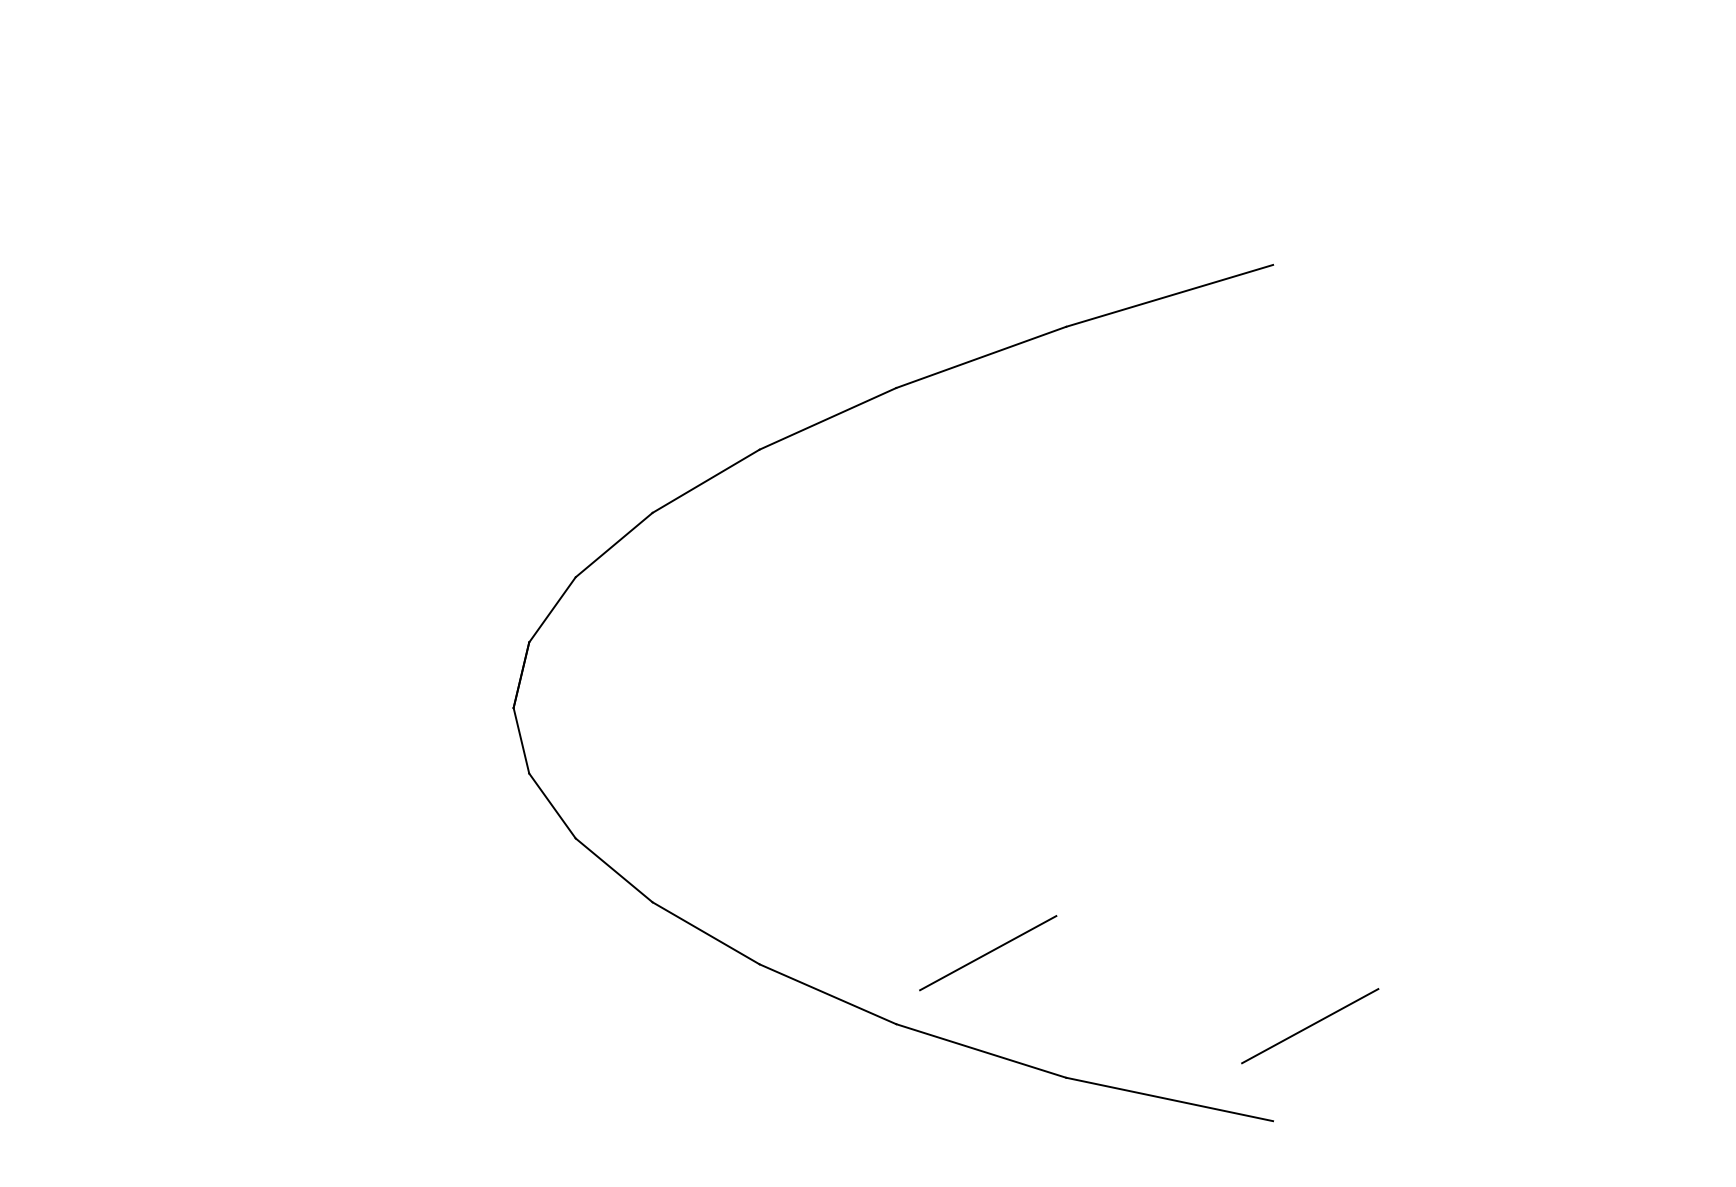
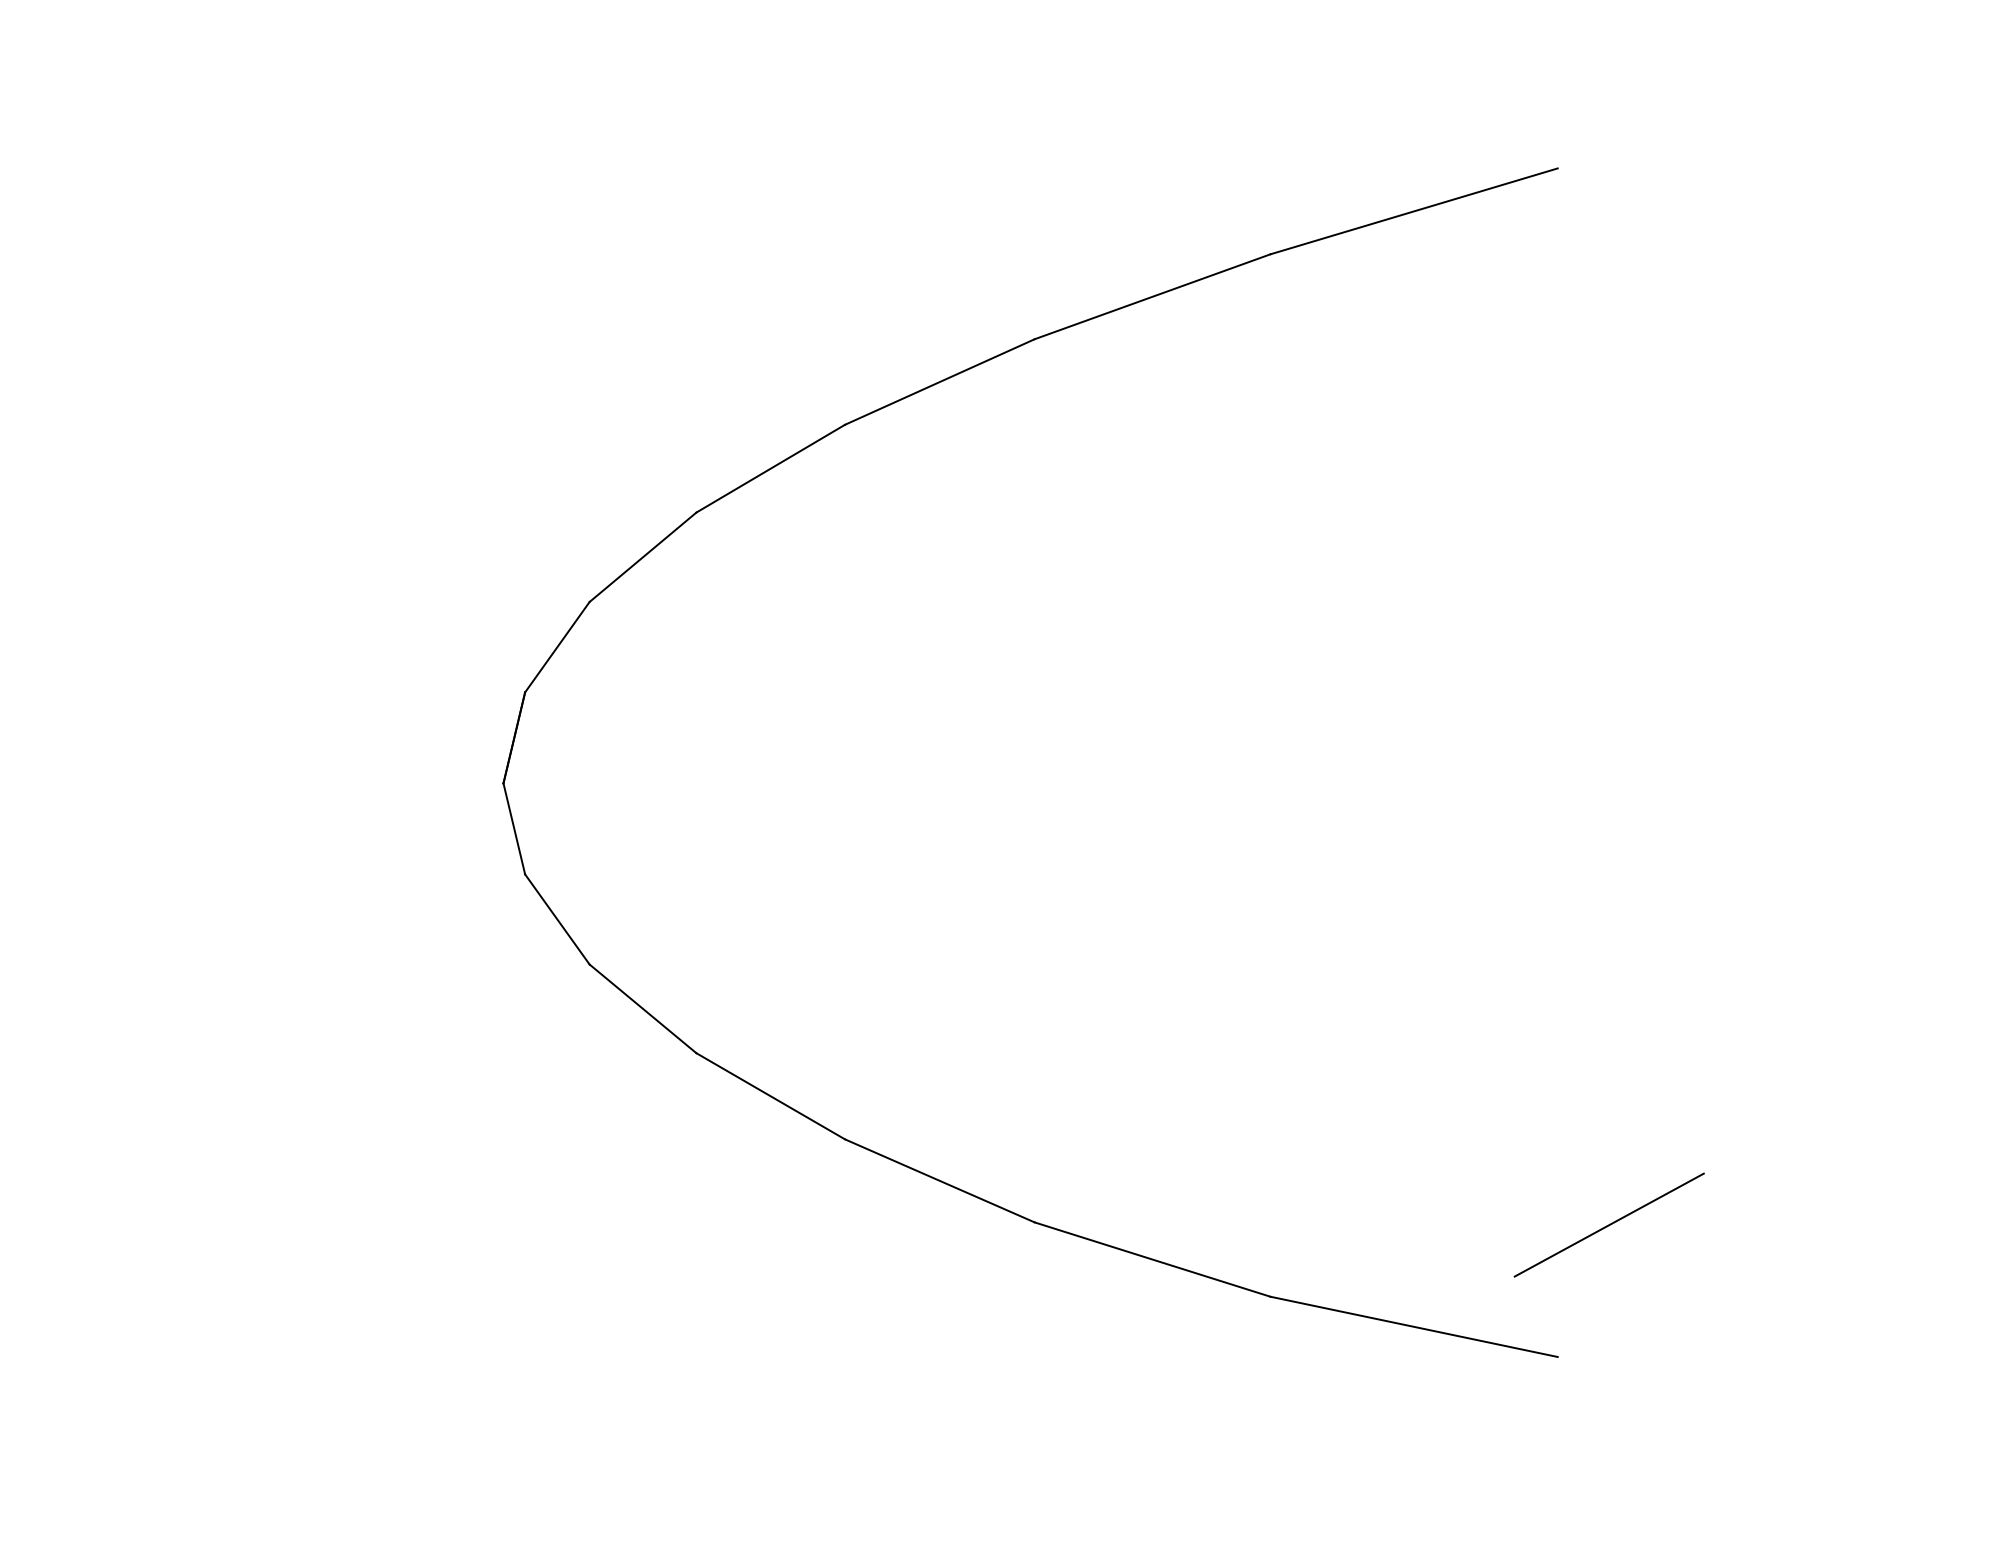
line: (988, 953) -> (1162, 1124), removed

